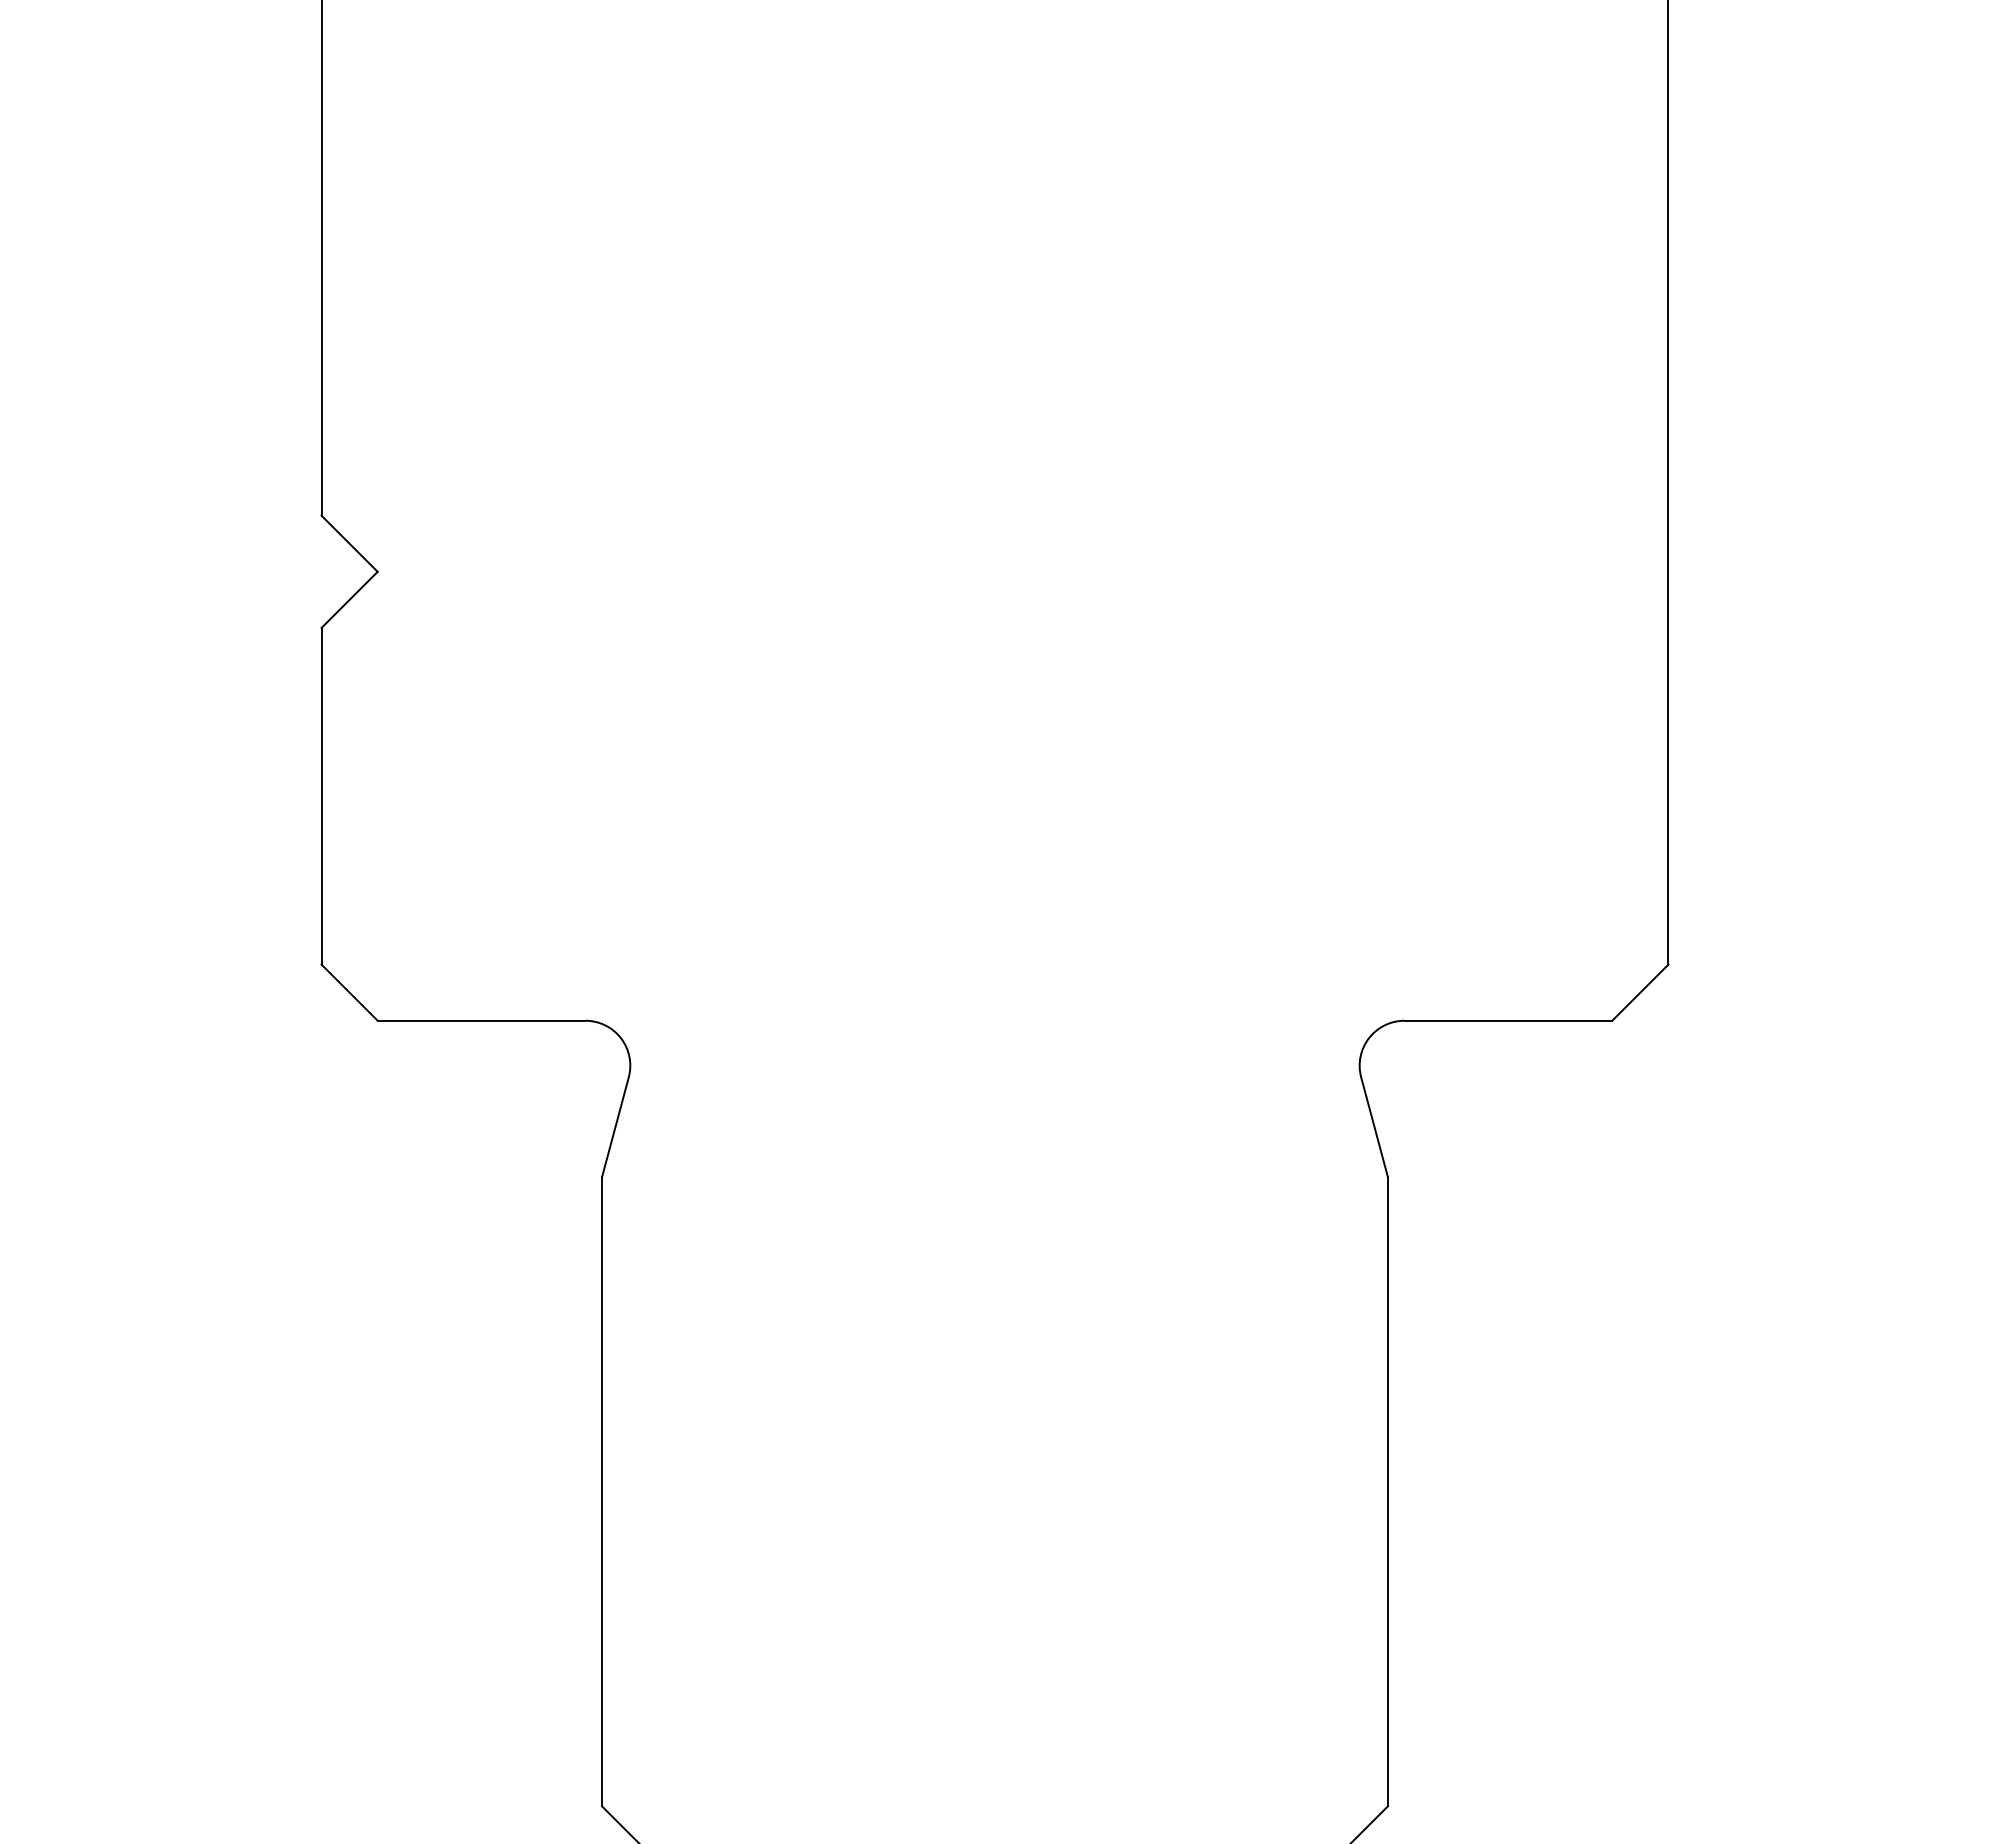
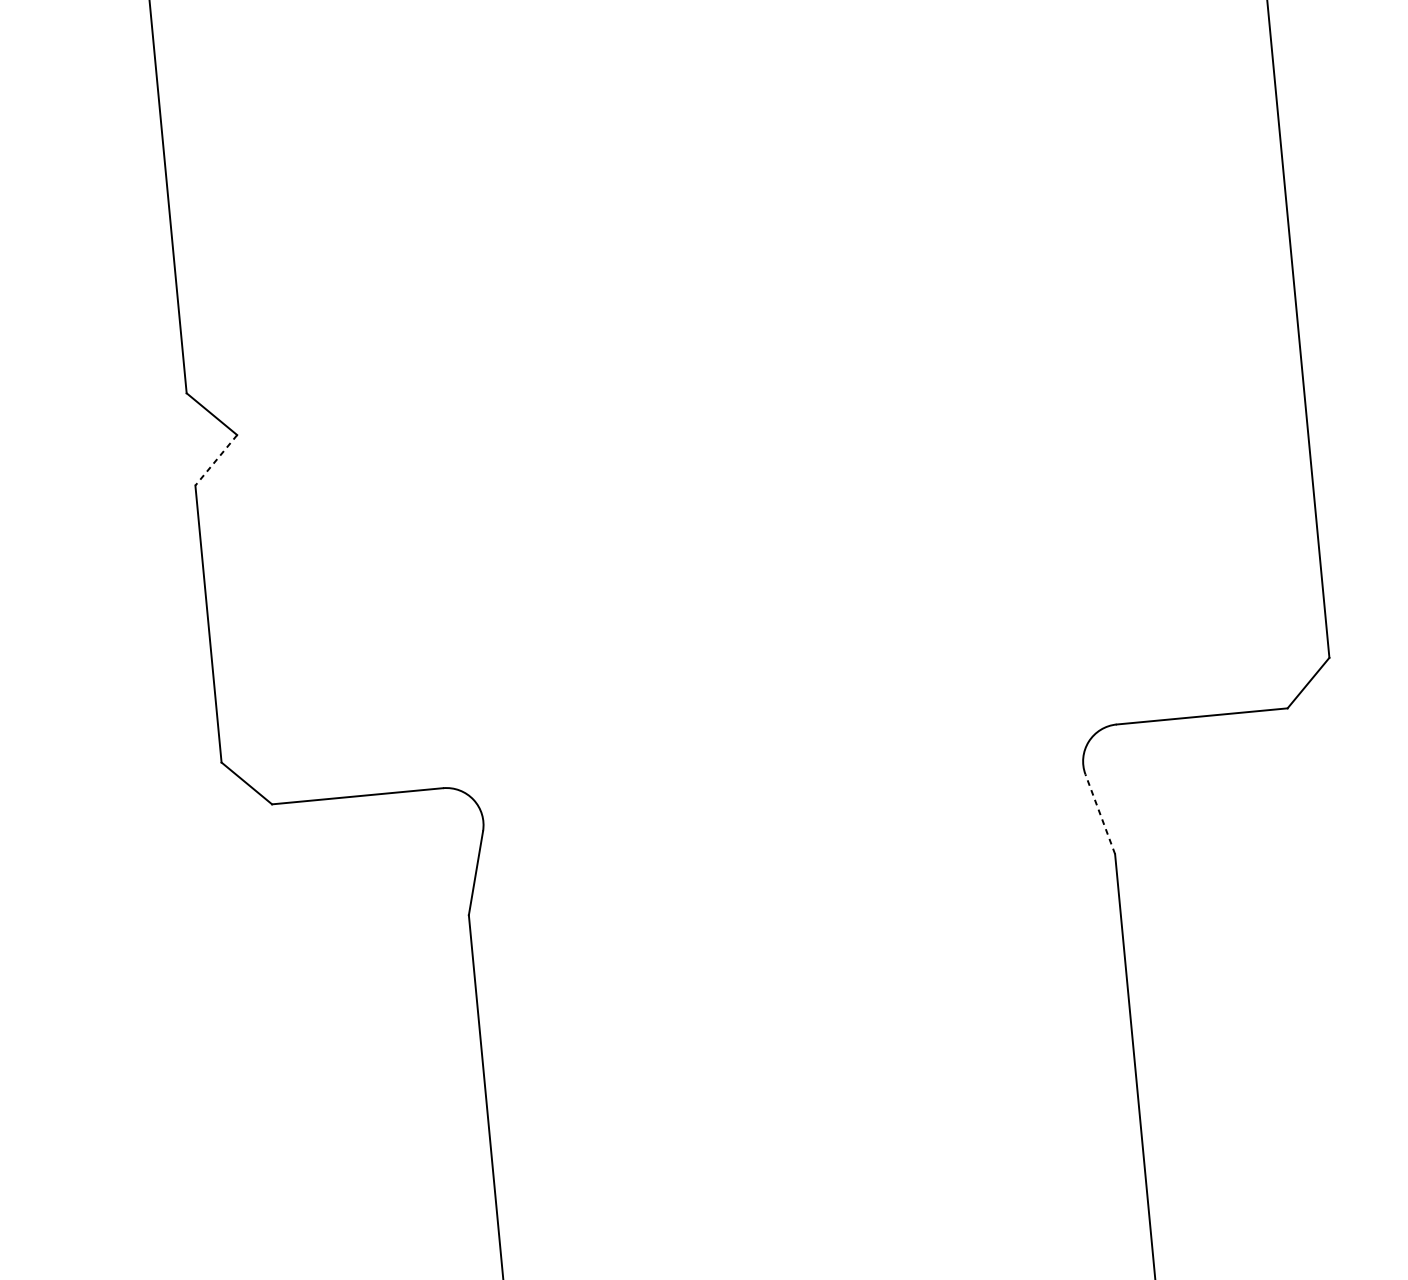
line: (349, 599) -> (216, 460), solid -> dashed
line: (1374, 1127) -> (1100, 814), solid -> dashed

